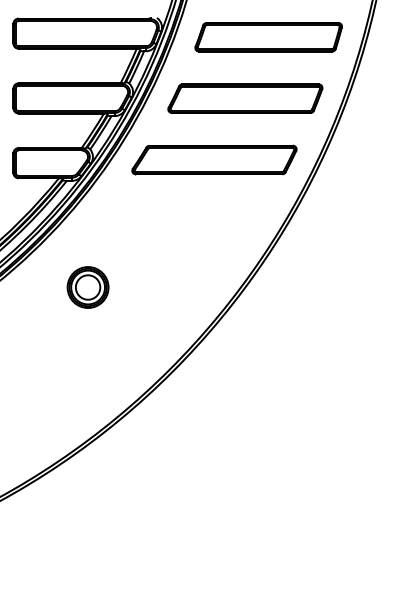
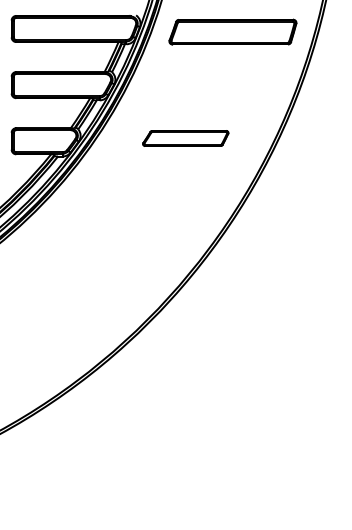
part: (245, 98) -> (212, 85), removed
part: (213, 160) -> (185, 138), size x0.6
part: (87, 286) -> (75, 248), removed

